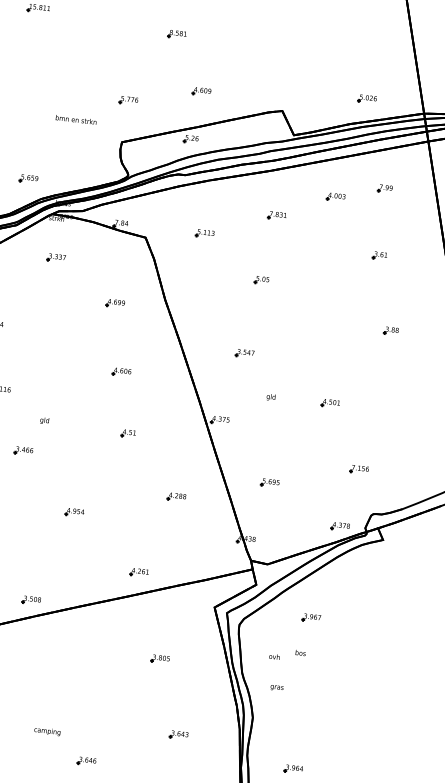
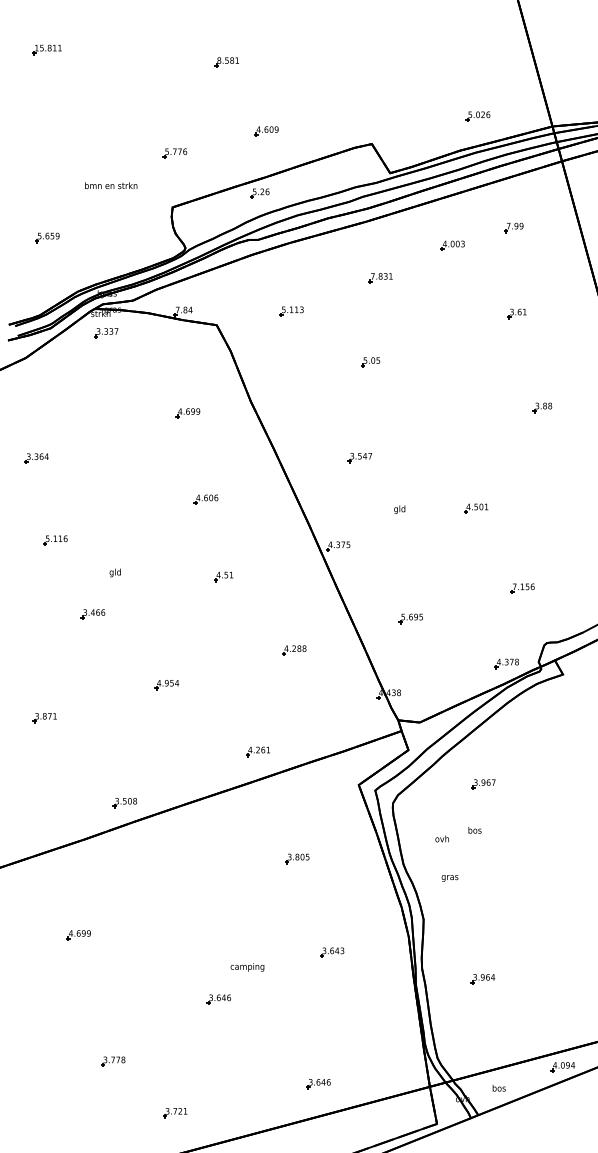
part: (28, 178) -> (47, 237), moved
part: (56, 258) -> (106, 333), moved
text: (47, 731) -> (247, 967), moved

